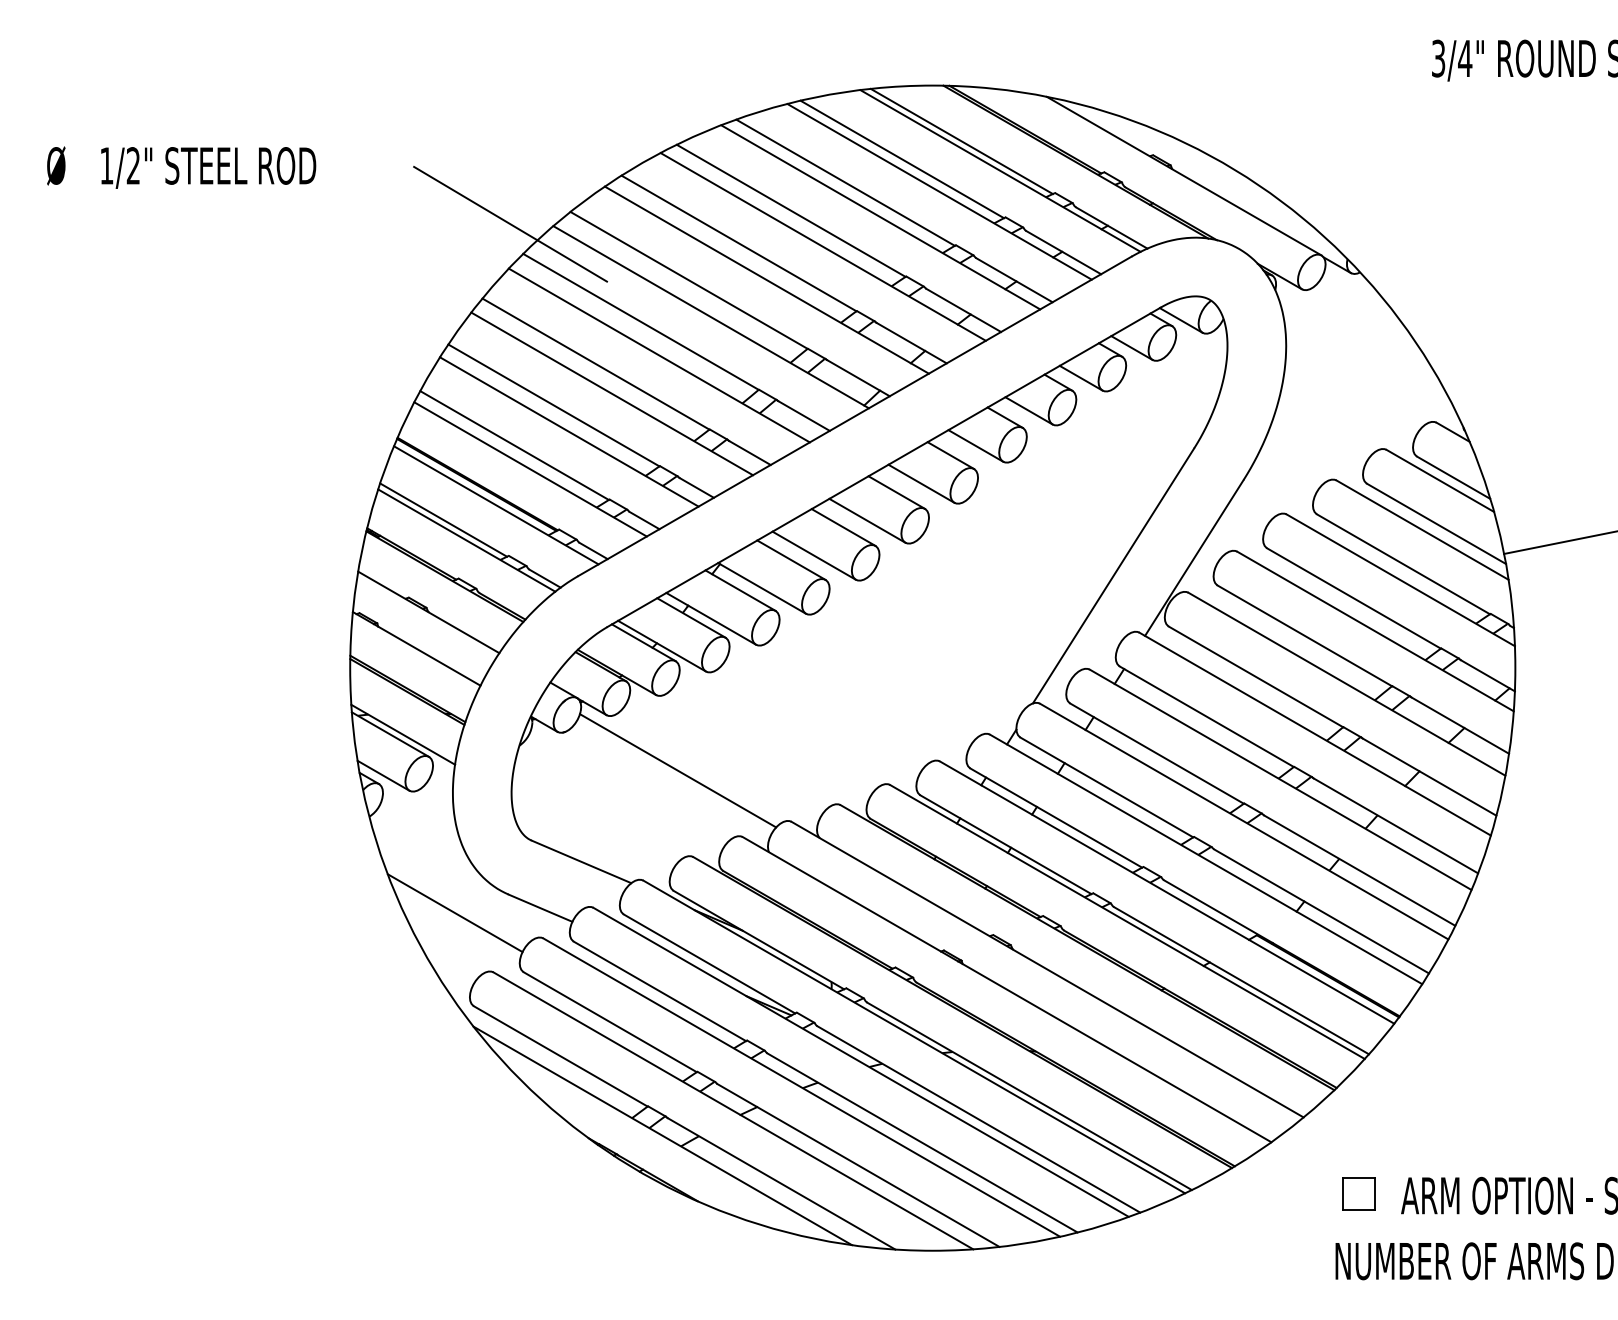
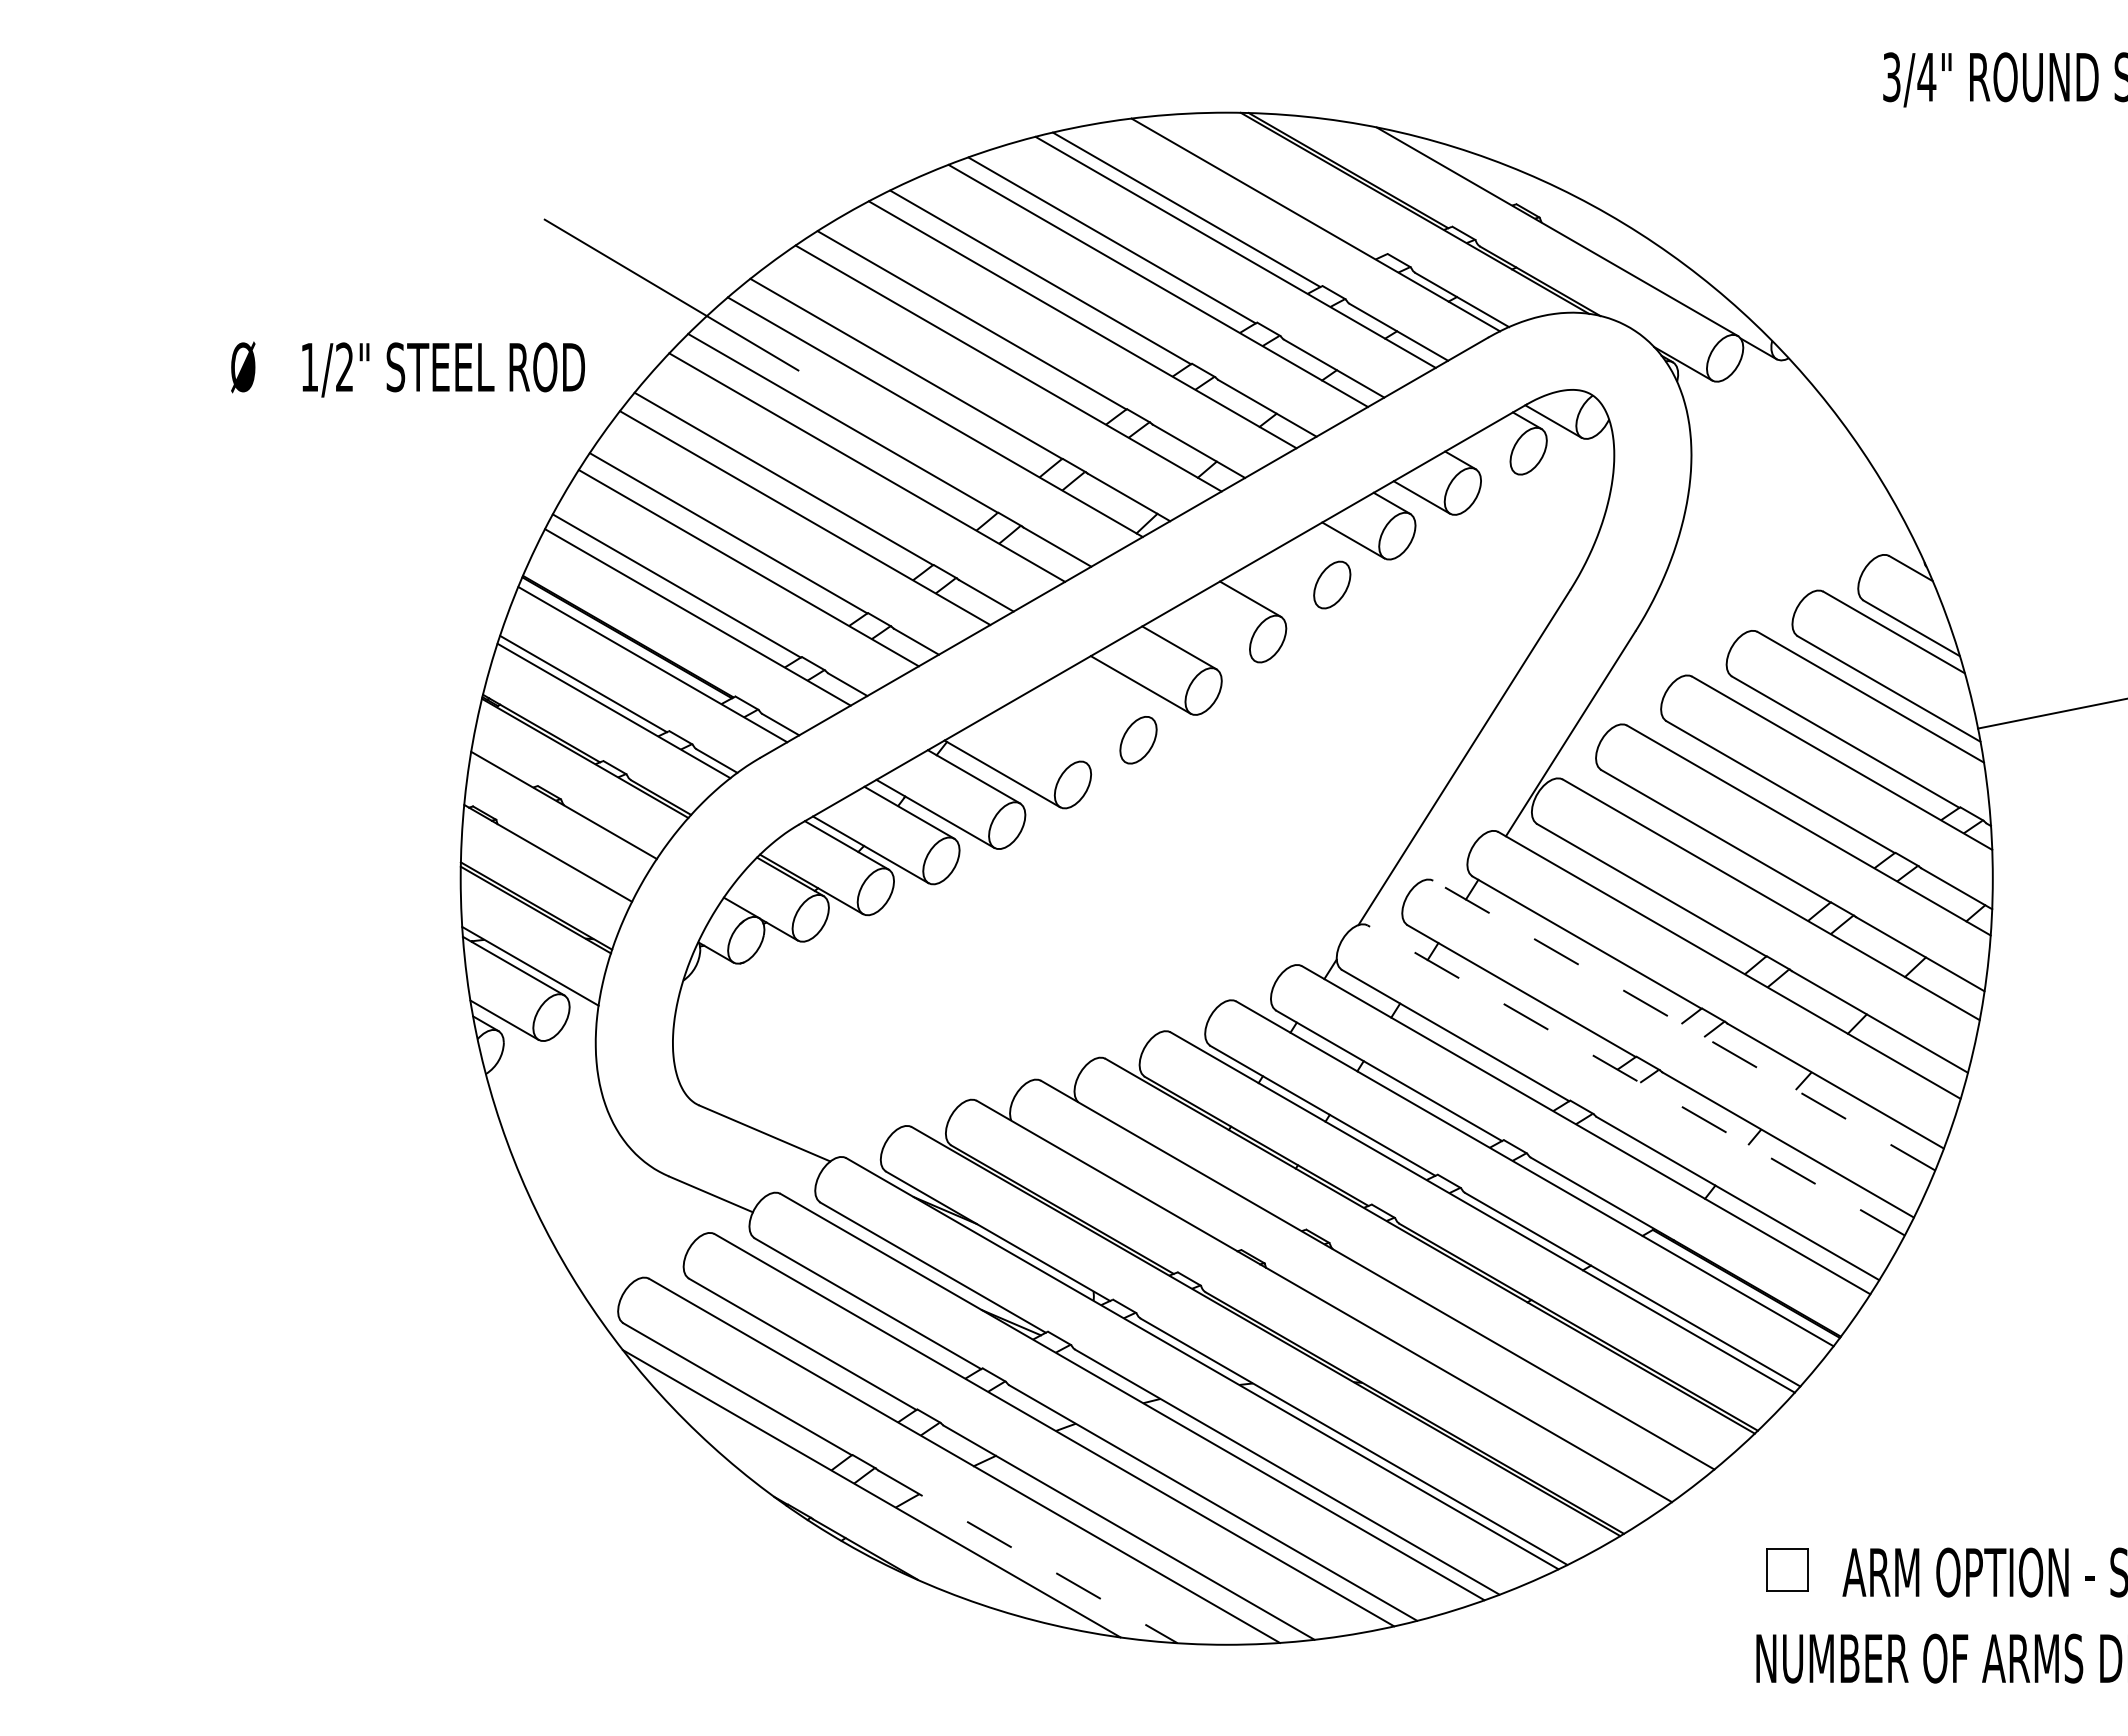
line: (961, 141) -> (1264, 186), removed
text: (181, 167) -> (407, 369), moved
line: (1131, 347) -> (1488, 457), removed
line: (1004, 417) -> (1321, 549), removed
line: (975, 445) -> (1283, 586), removed
line: (921, 483) -> (1211, 636), removed
line: (843, 527) -> (1109, 693), removed
line: (813, 555) -> (1070, 730), removed
line: (791, 559) -> (1040, 736), removed
line: (677, 770) -> (891, 1013), removed
line: (1280, 779) -> (1684, 1025), solid -> dashed
line: (1243, 821) -> (1635, 1080), solid -> dashed
line: (454, 912) -> (598, 1200), removed
line: (781, 1183) -> (1027, 1556), solid -> dashed

